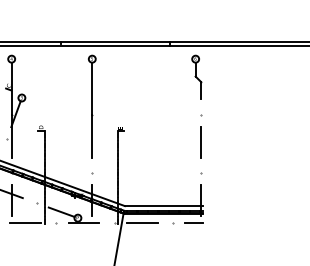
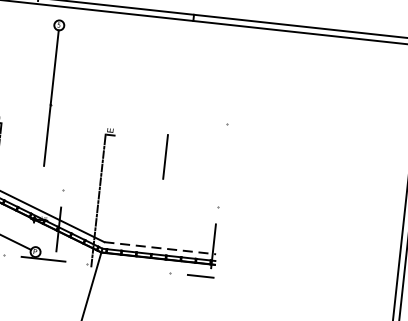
part: (196, 76) -> (226, 68), removed
part: (91, 106) -> (50, 92), moved
line: (200, 142) -> (164, 157), moved
line: (164, 206) -> (160, 248), solid -> dashed
line: (141, 222) -> (125, 268), removed

